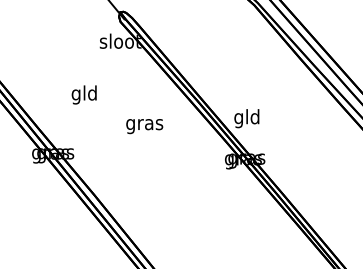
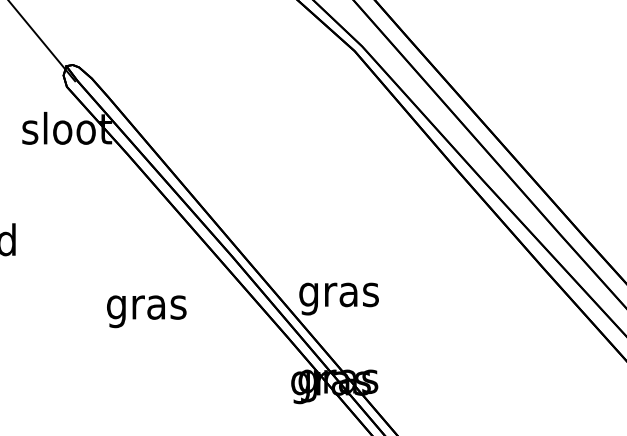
text: (246, 118) -> (337, 294), gld -> gras
text: (144, 126) -> (146, 311), moved

